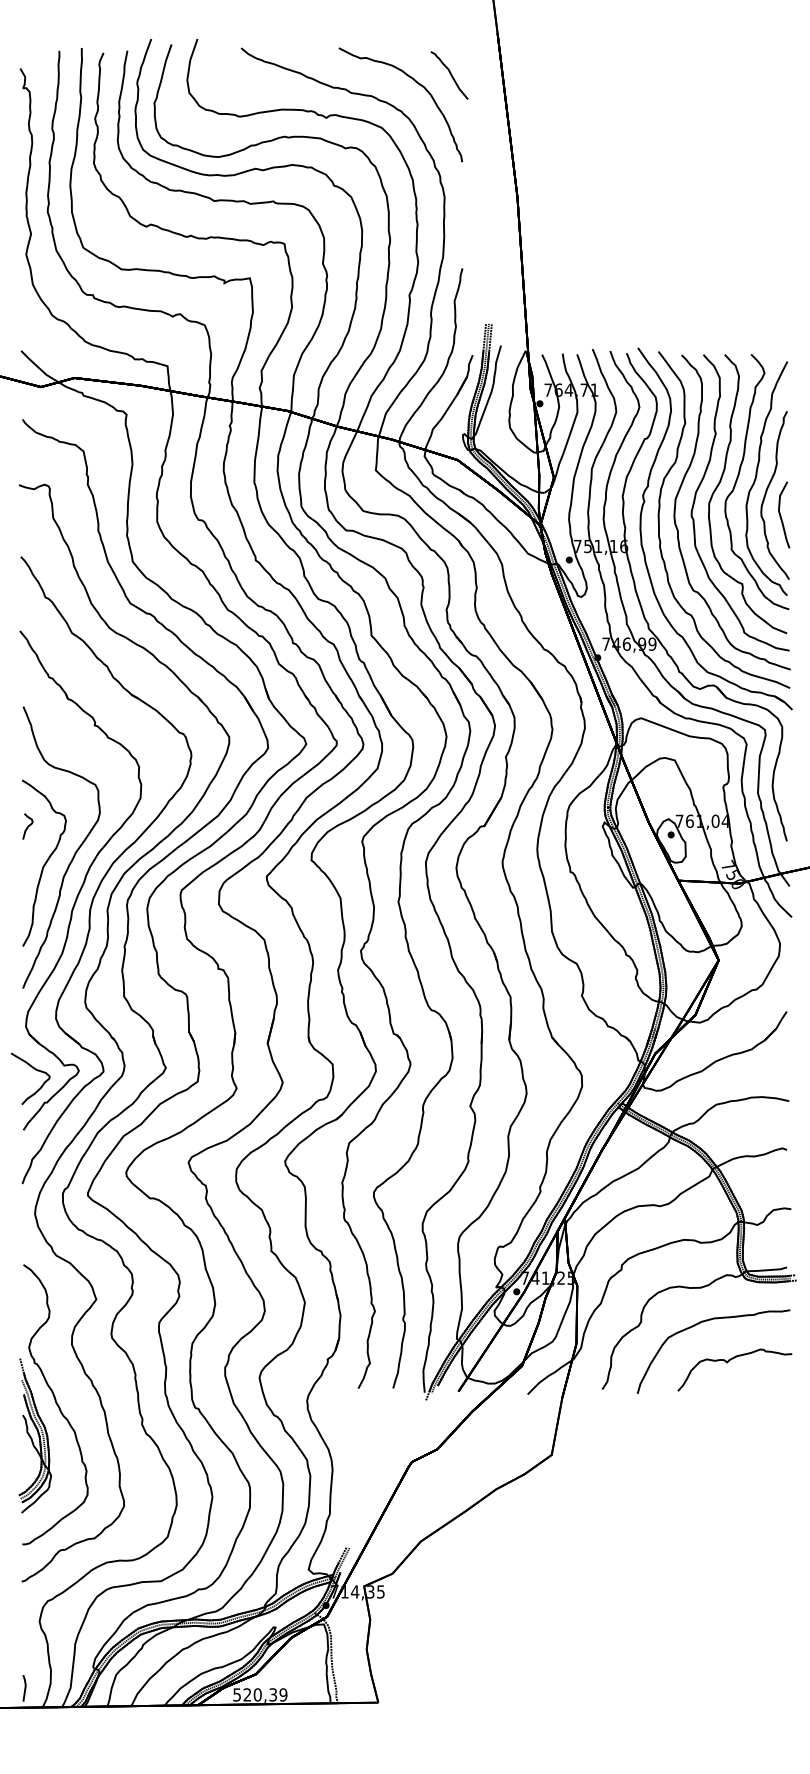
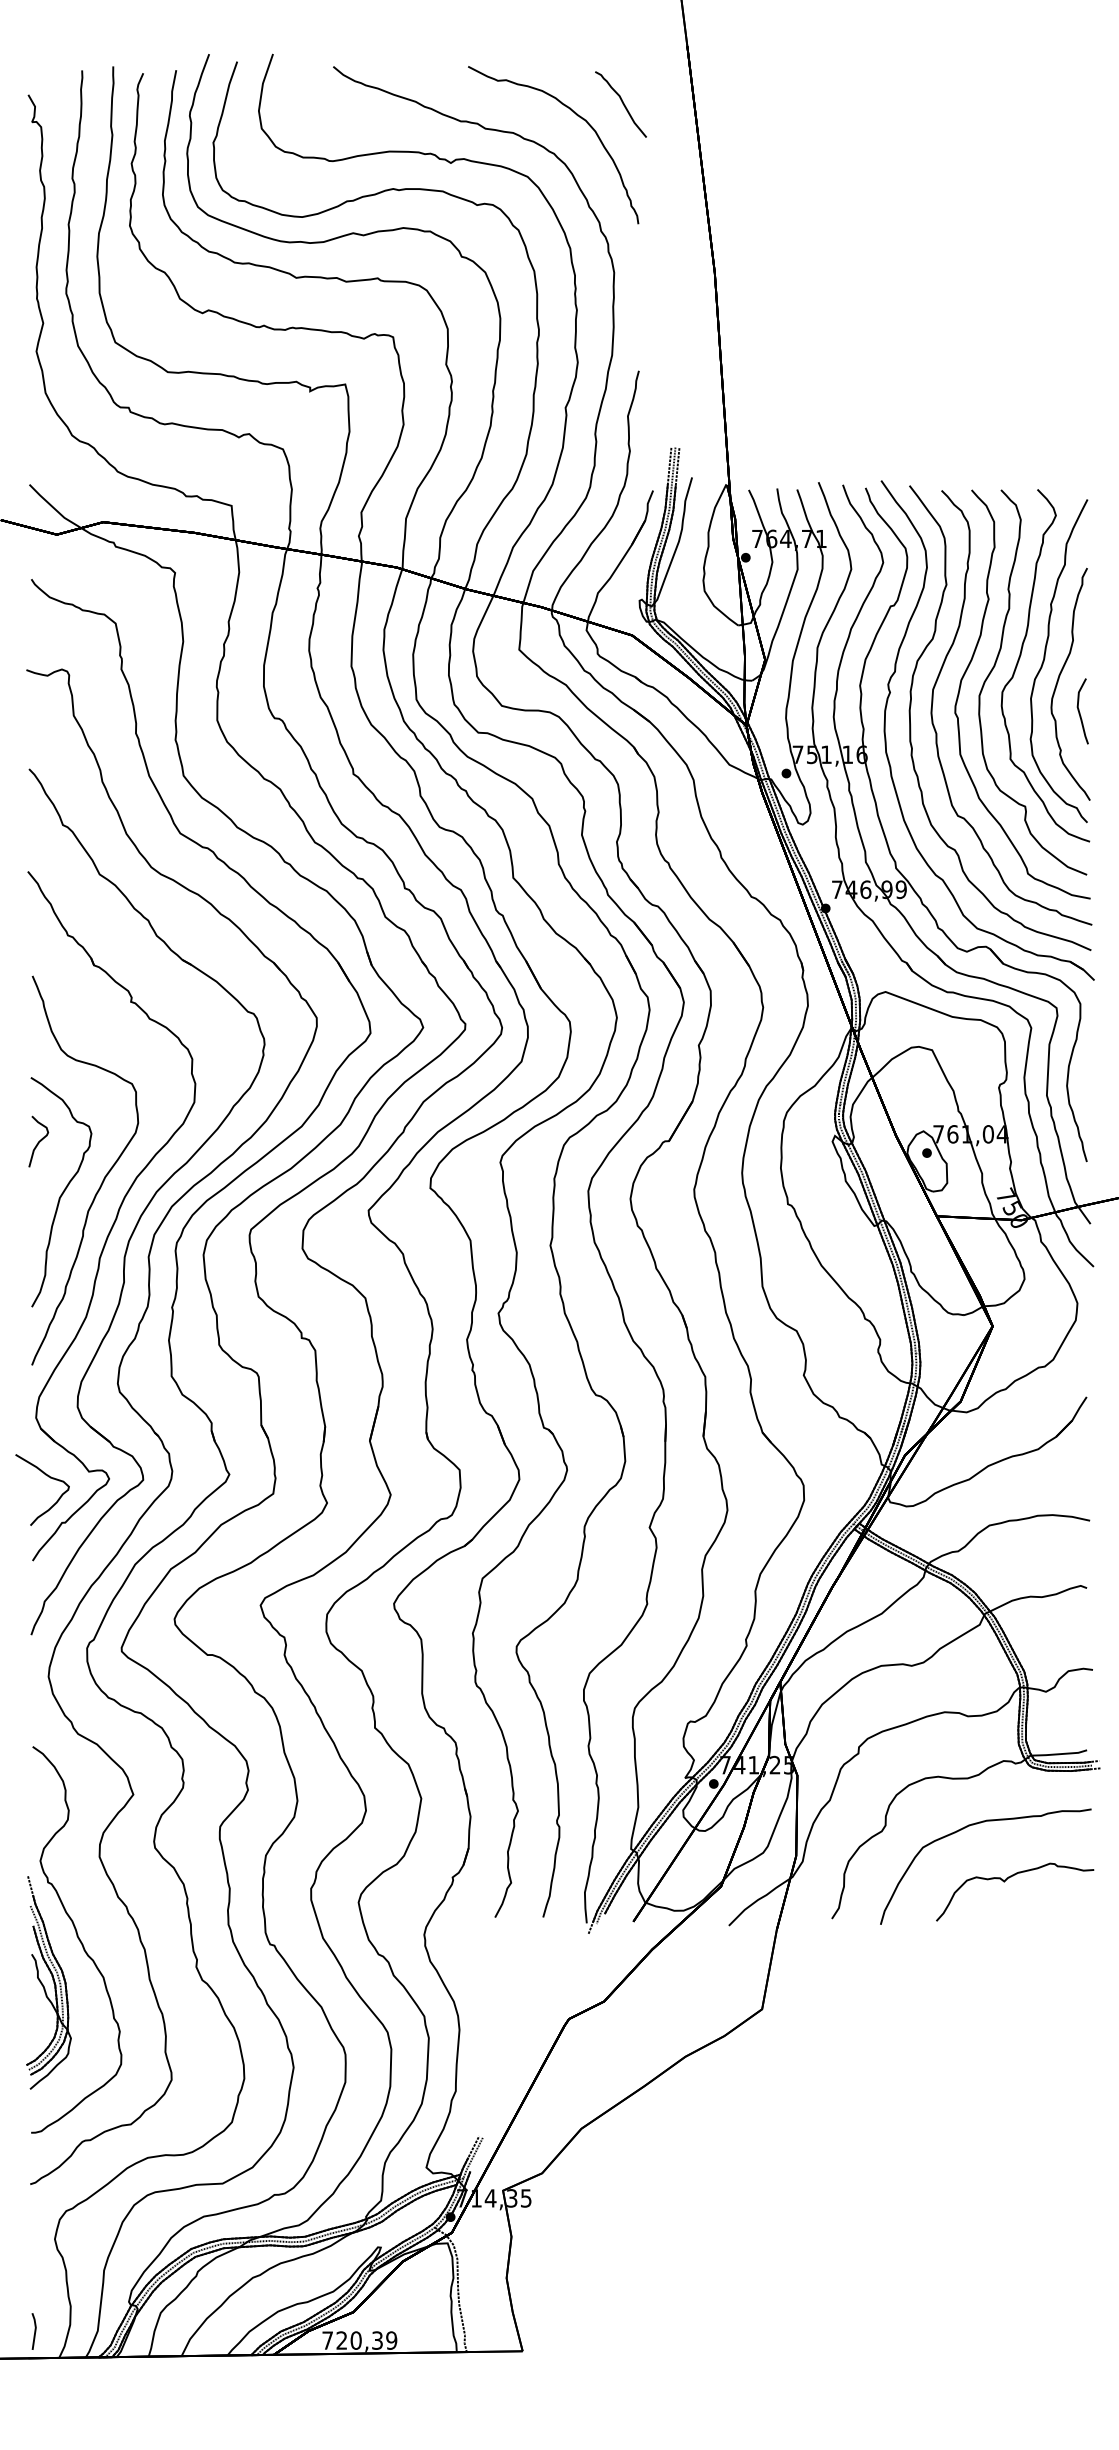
part: (783, 515) -> (1082, 711), size x0.71
part: (27, 826) -> (38, 1141), size x1.43
text: (236, 1694) -> (327, 2340), 520,39 -> 720,39

